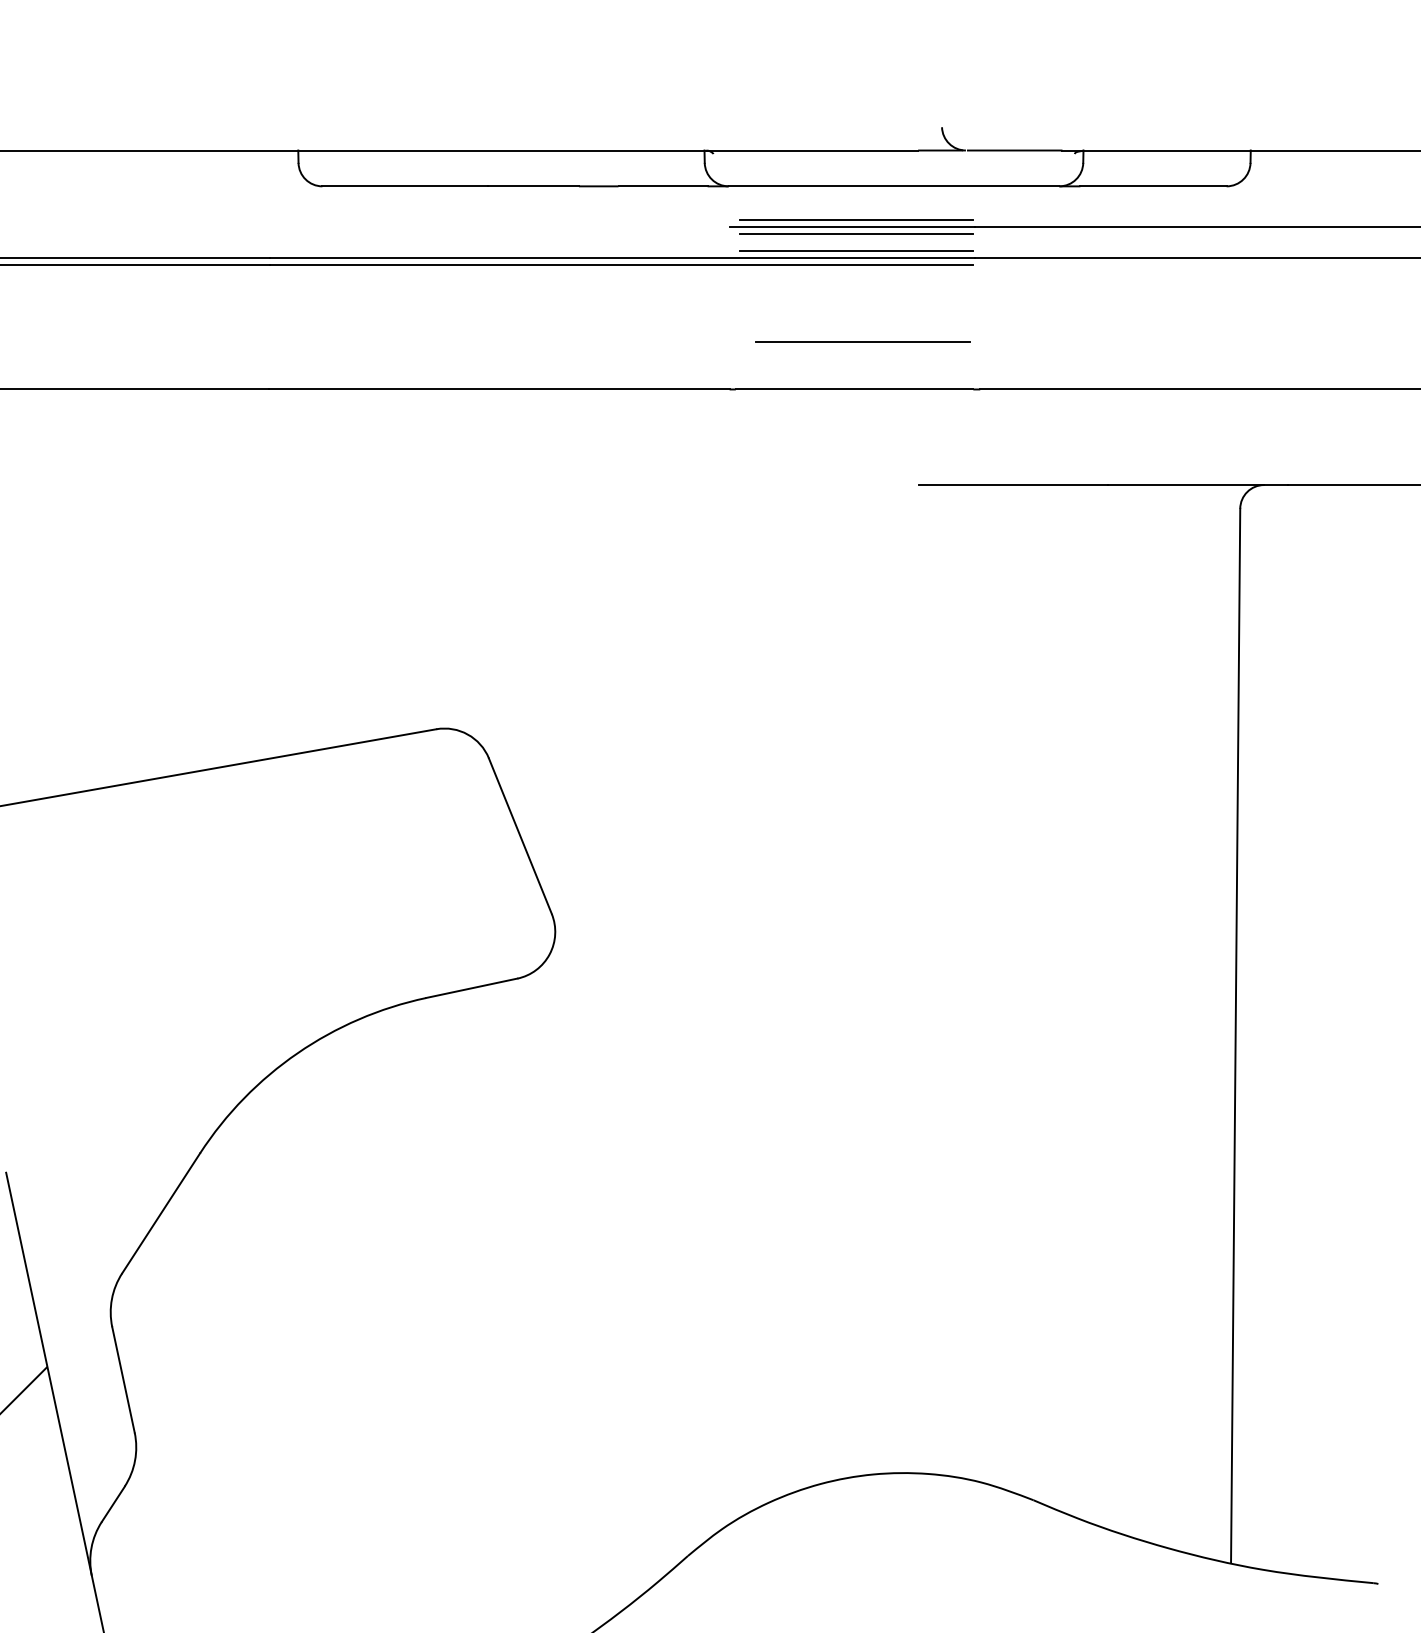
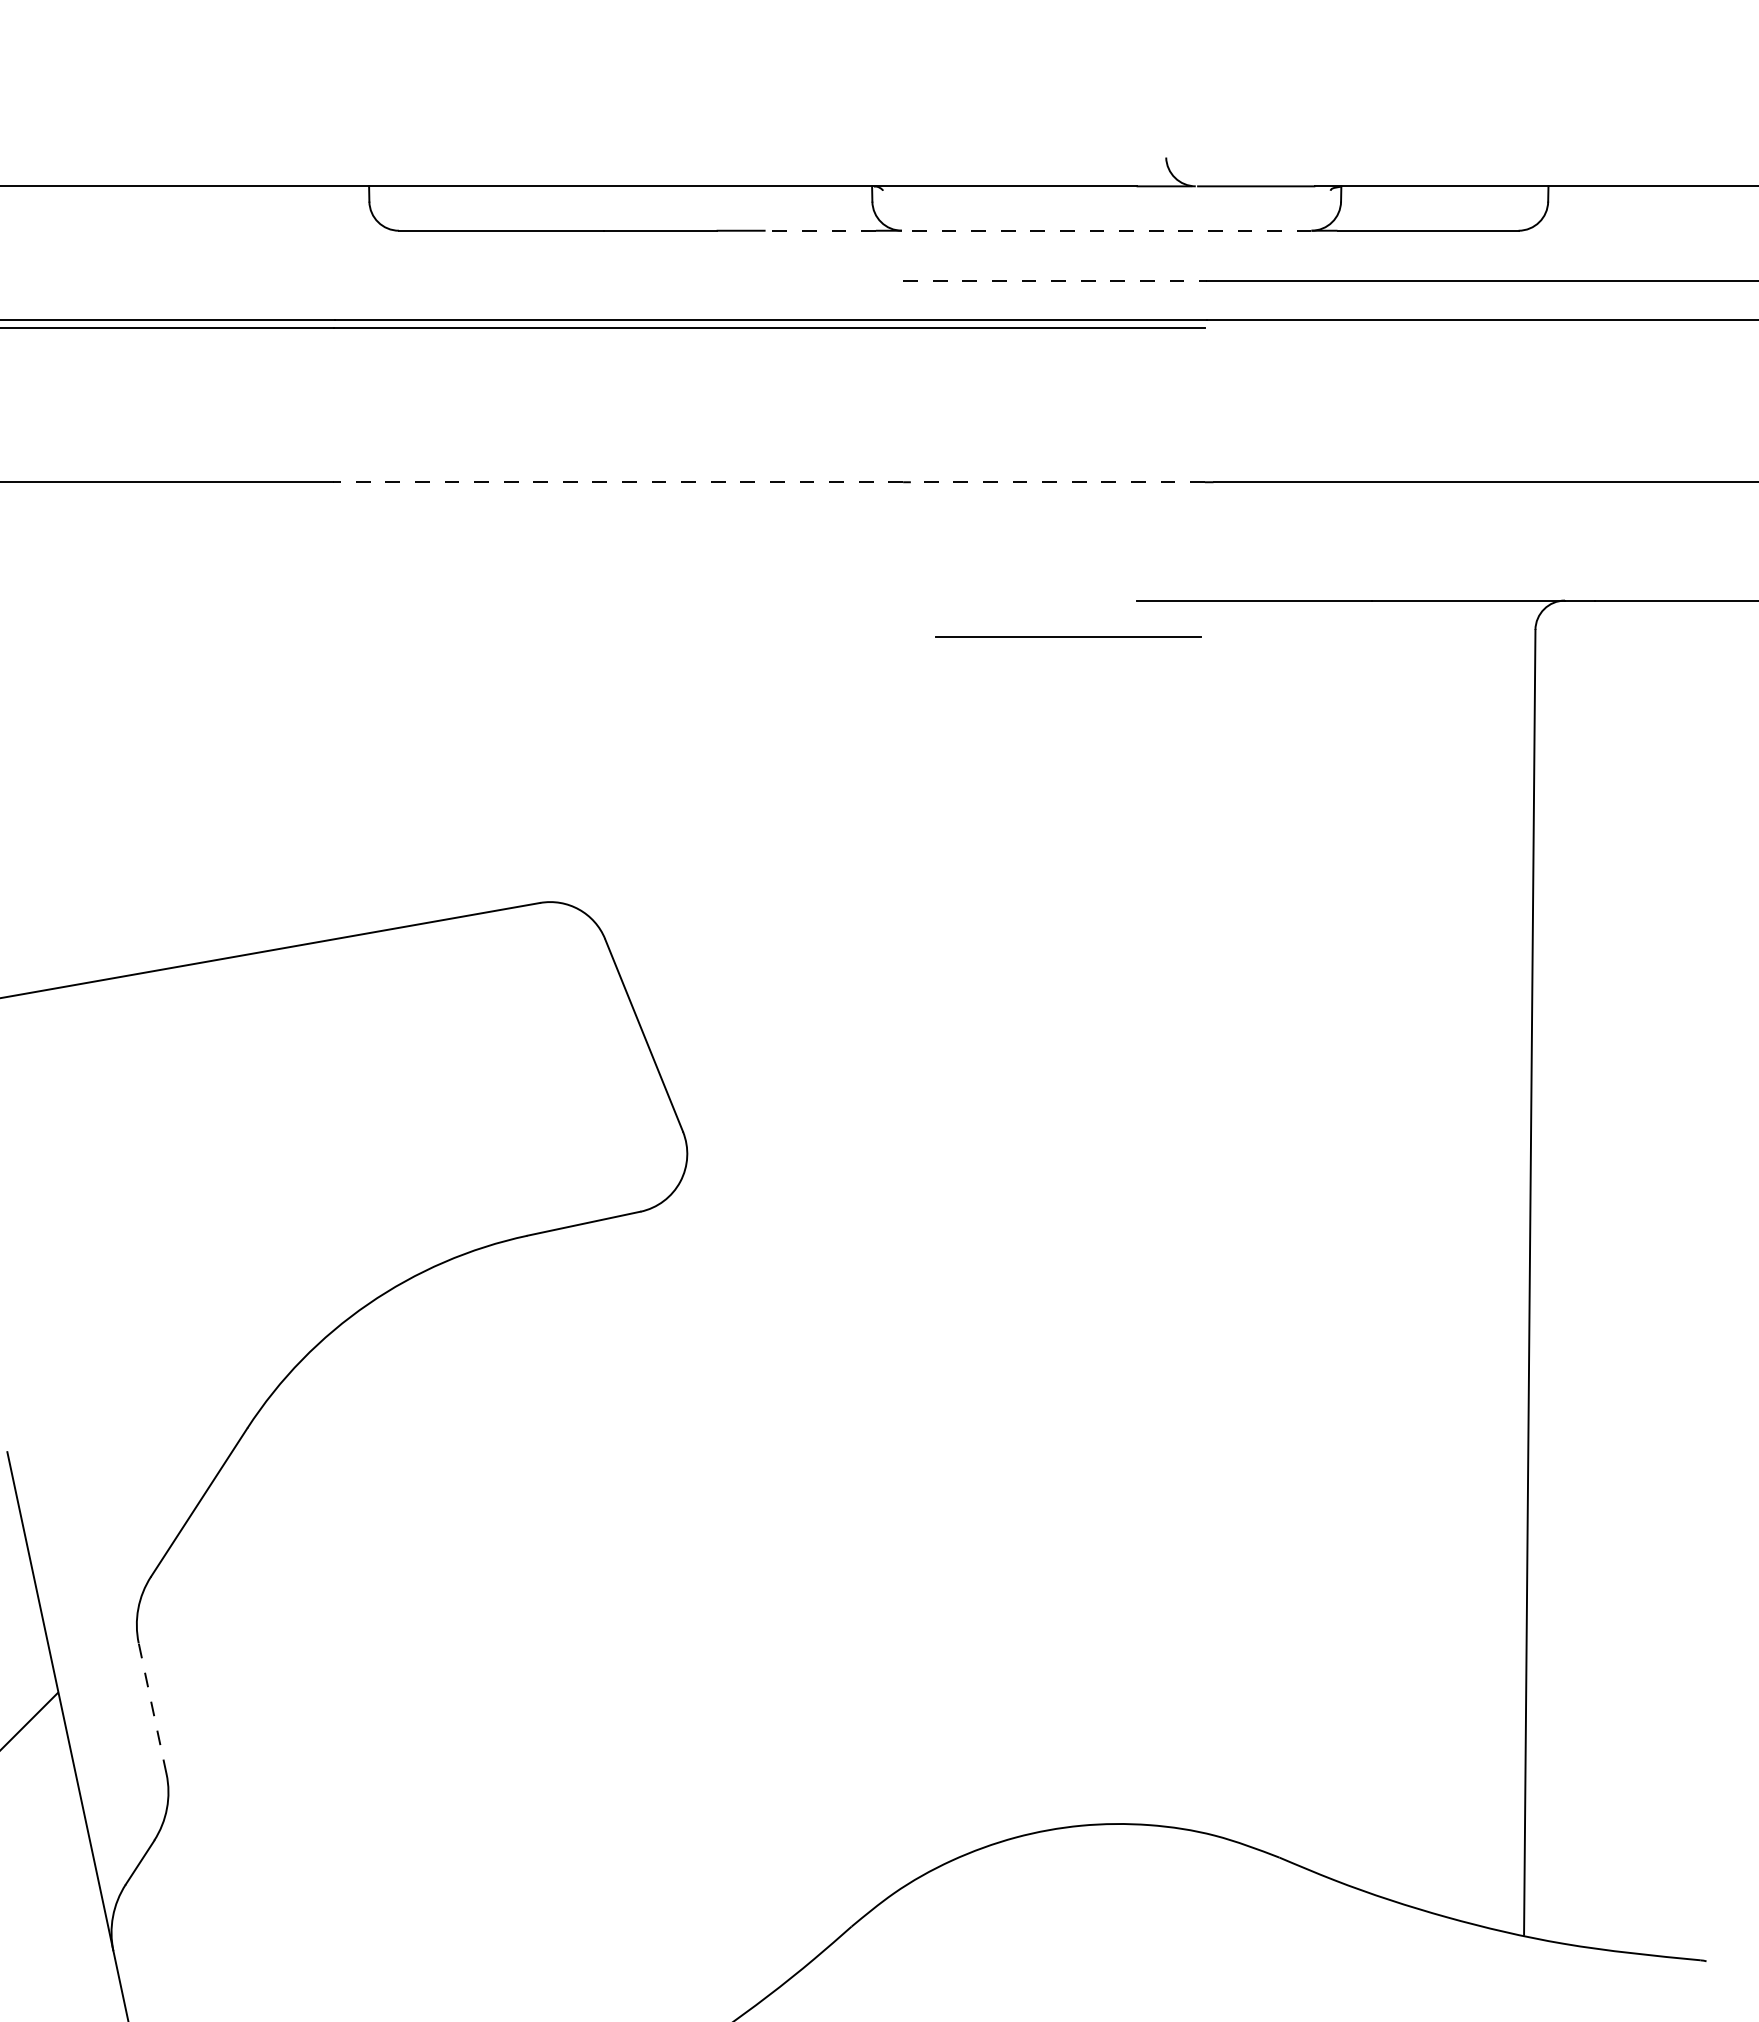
line: (662, 186) -> (820, 230), solid -> dashed
line: (893, 186) -> (1106, 230), solid -> dashed
line: (855, 220) -> (1059, 272), removed
line: (851, 227) -> (1054, 281), solid -> dashed
line: (855, 233) -> (1059, 289), removed
line: (855, 250) -> (1059, 310), removed
line: (863, 341) -> (1068, 636), moved
line: (498, 389) -> (617, 482), solid -> dashed
line: (854, 389) -> (1057, 482), solid -> dashed
line: (123, 1379) -> (152, 1708), solid -> dashed

